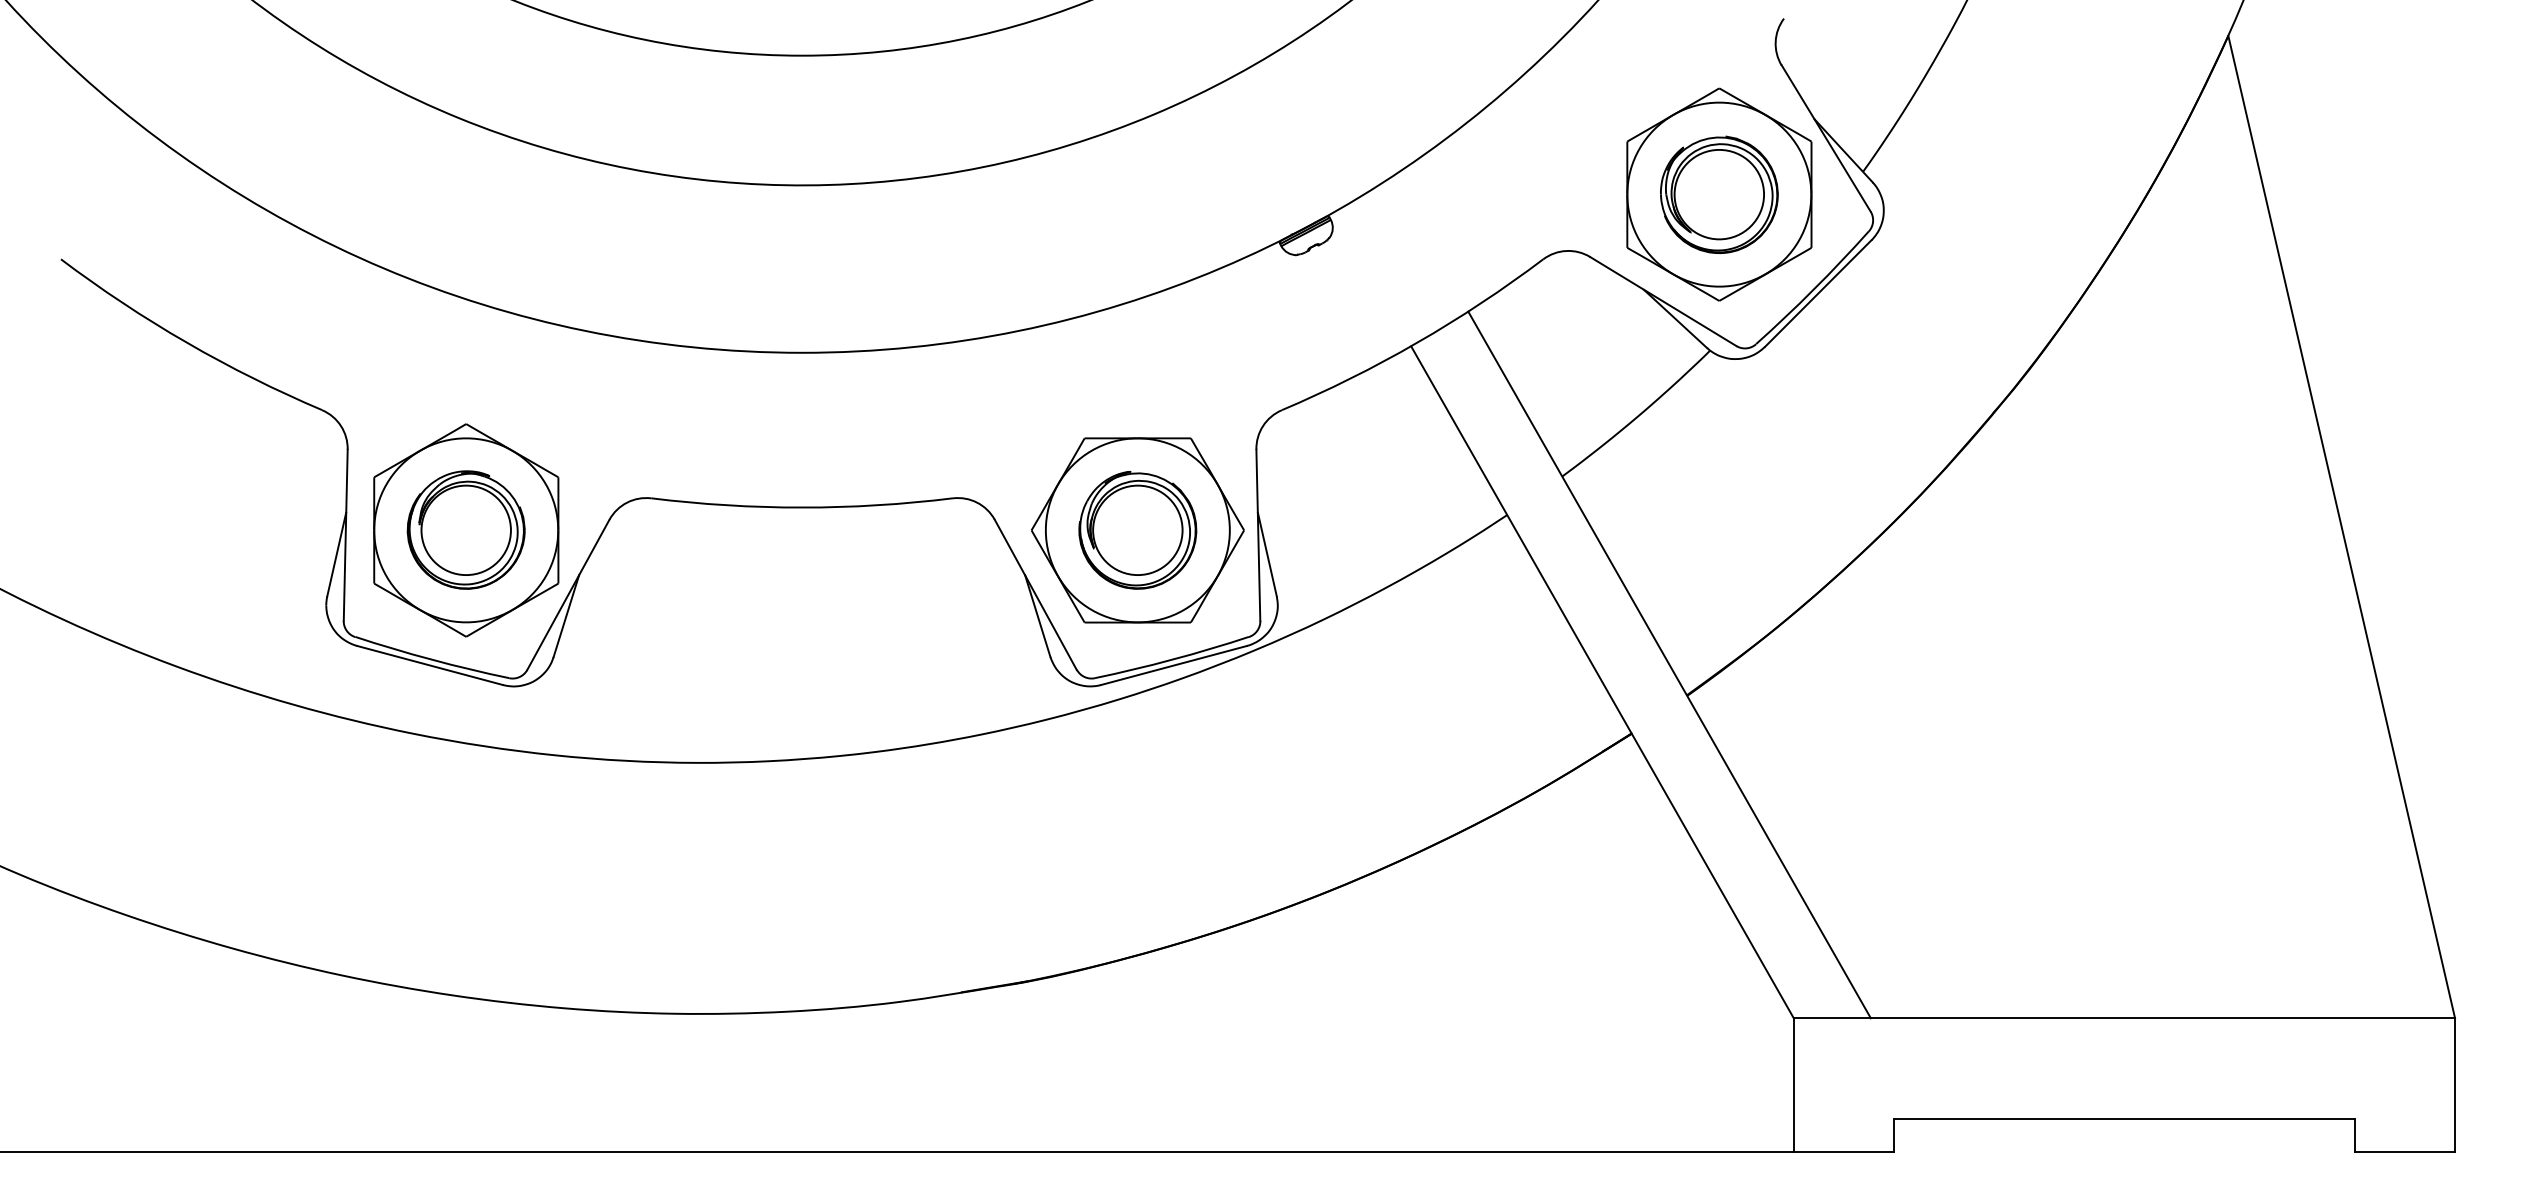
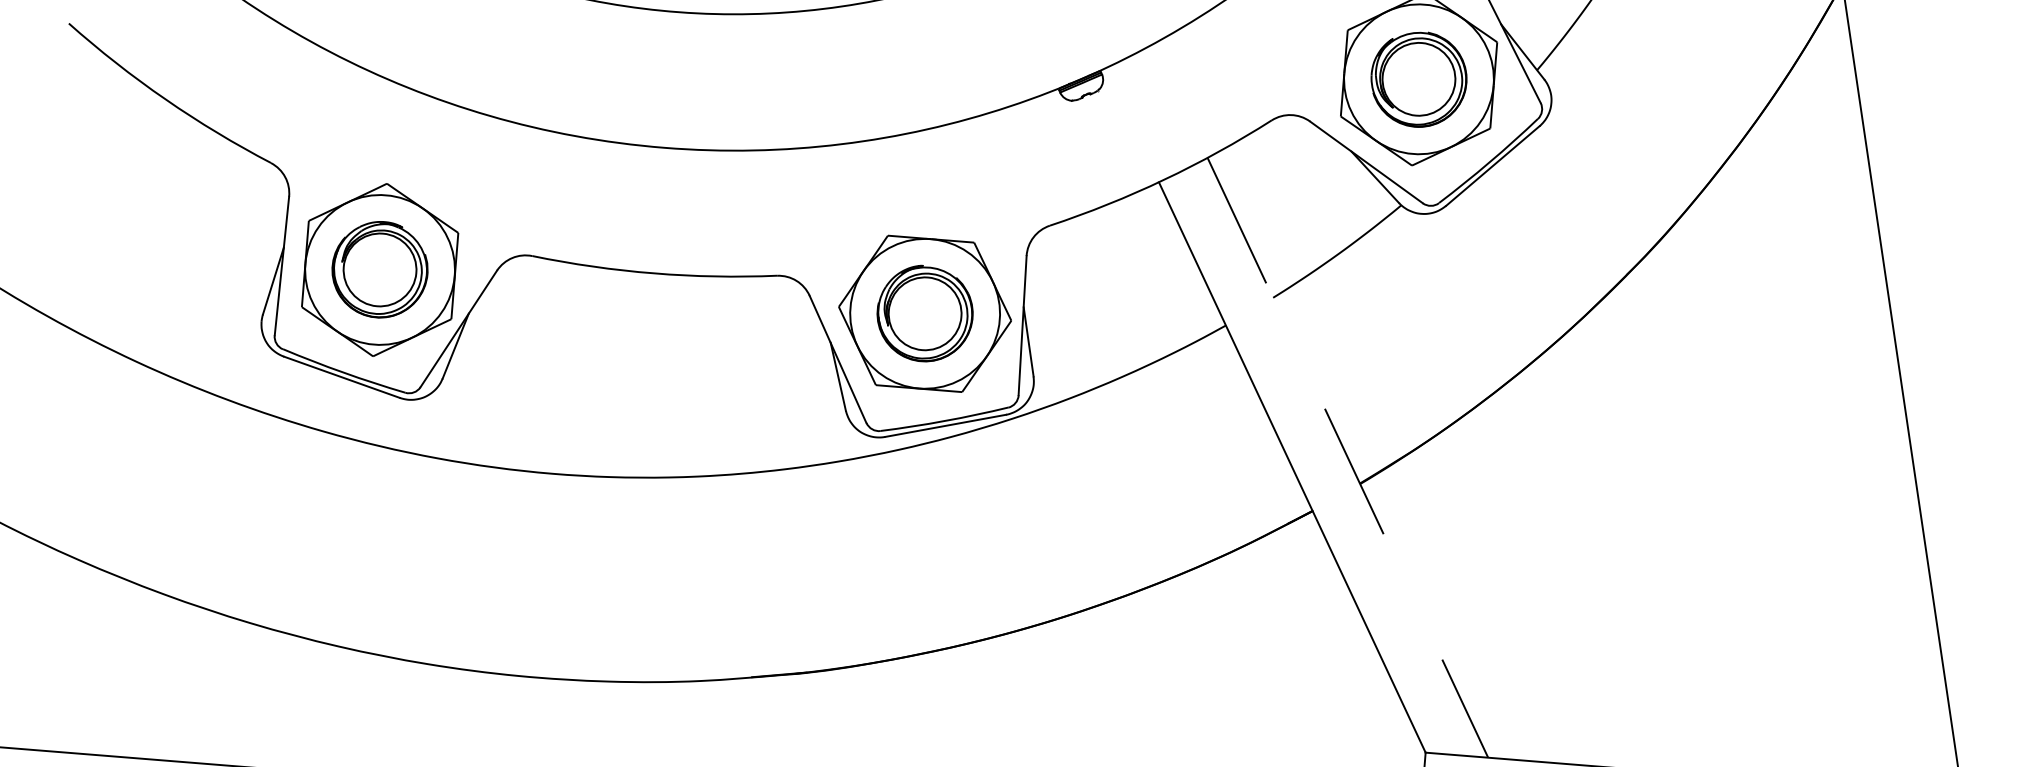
line: (1669, 664) -> (1347, 457), solid -> dashed

